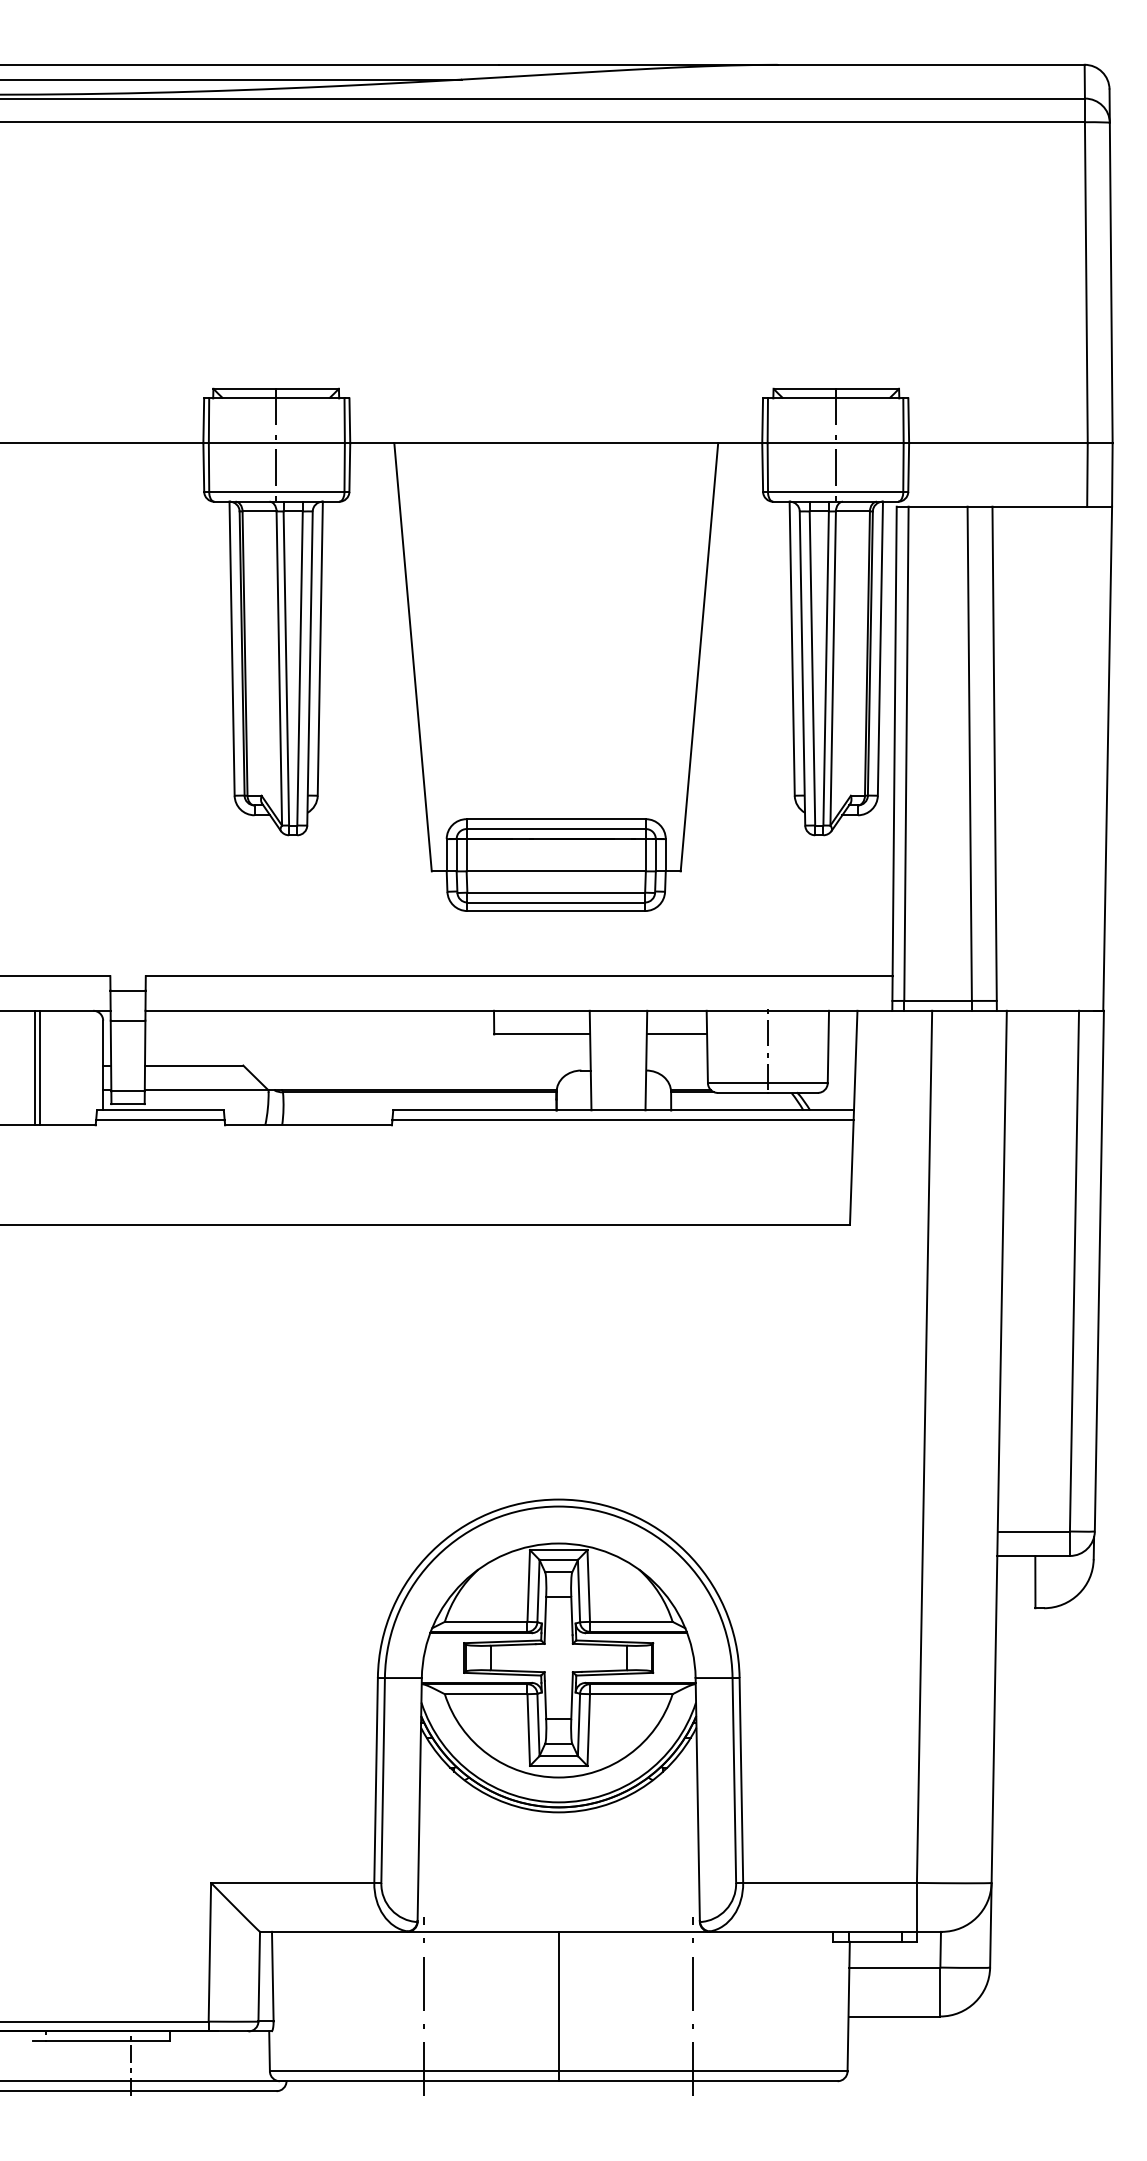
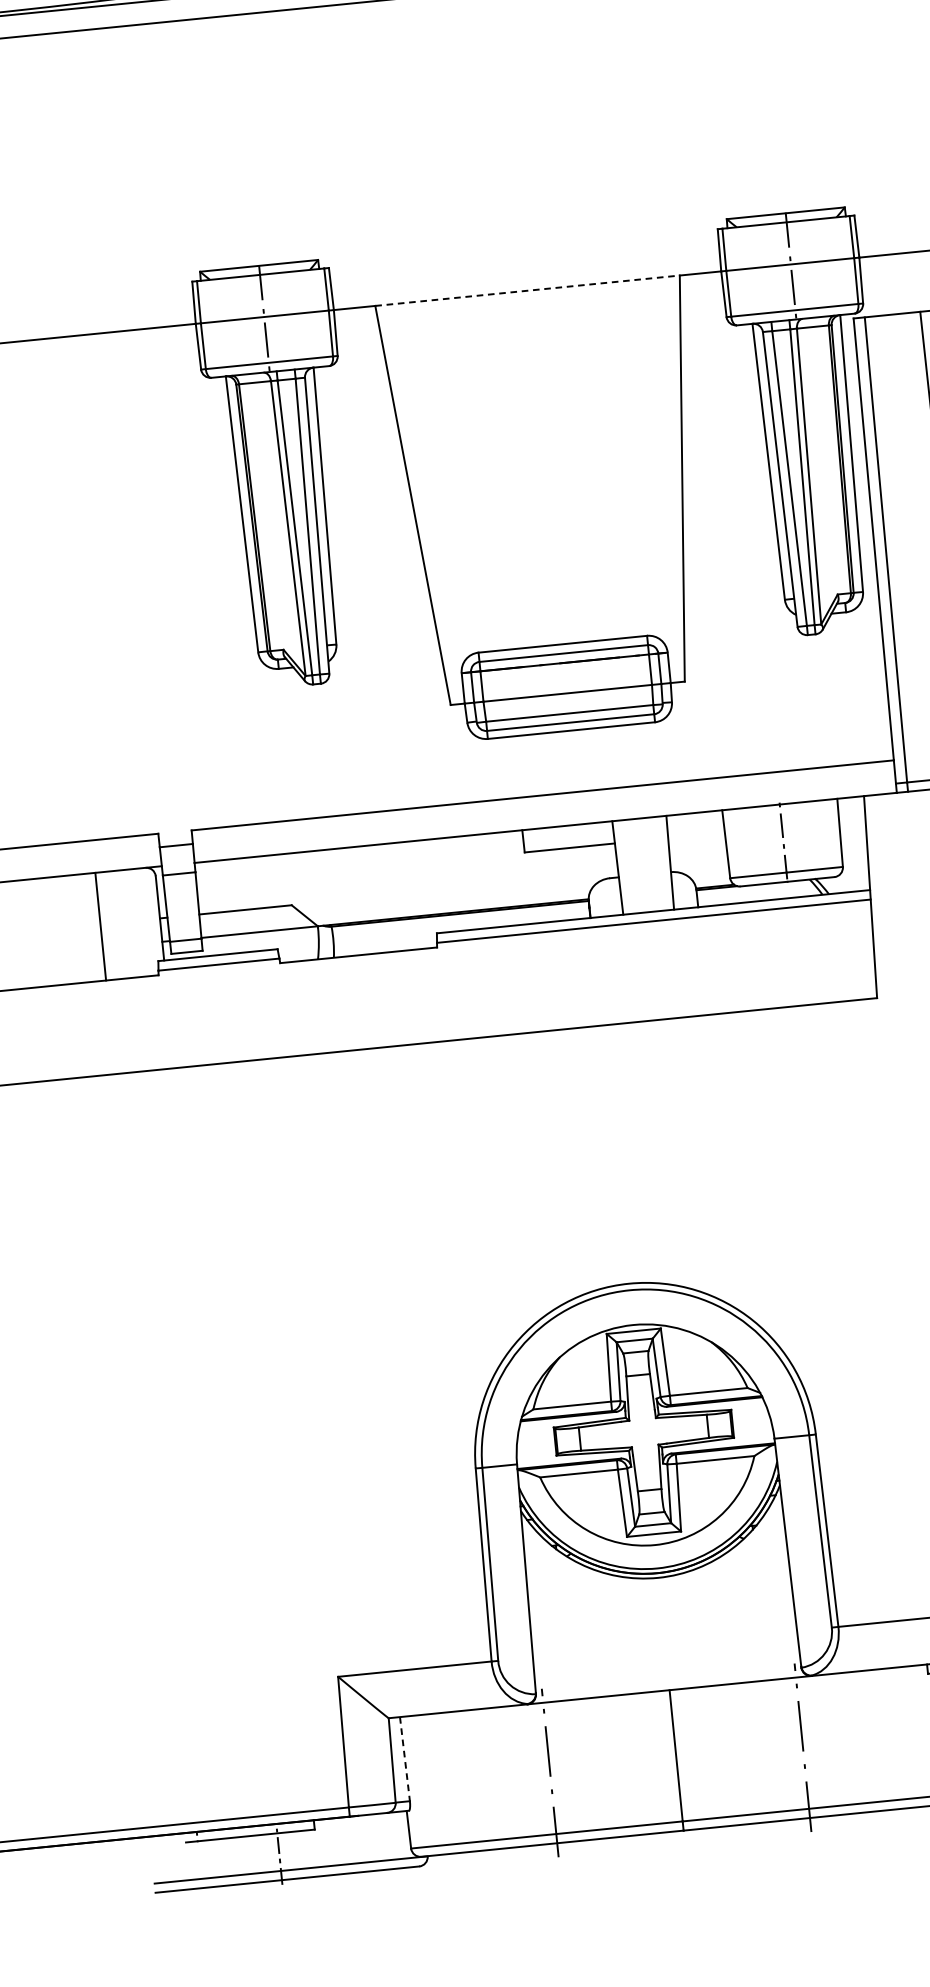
line: (556, 443) -> (527, 290), solid -> dashed
line: (676, 1034) -> (696, 835), removed
line: (35, 1067) -> (96, 926), removed
line: (272, 1976) -> (404, 1759), solid -> dashed

